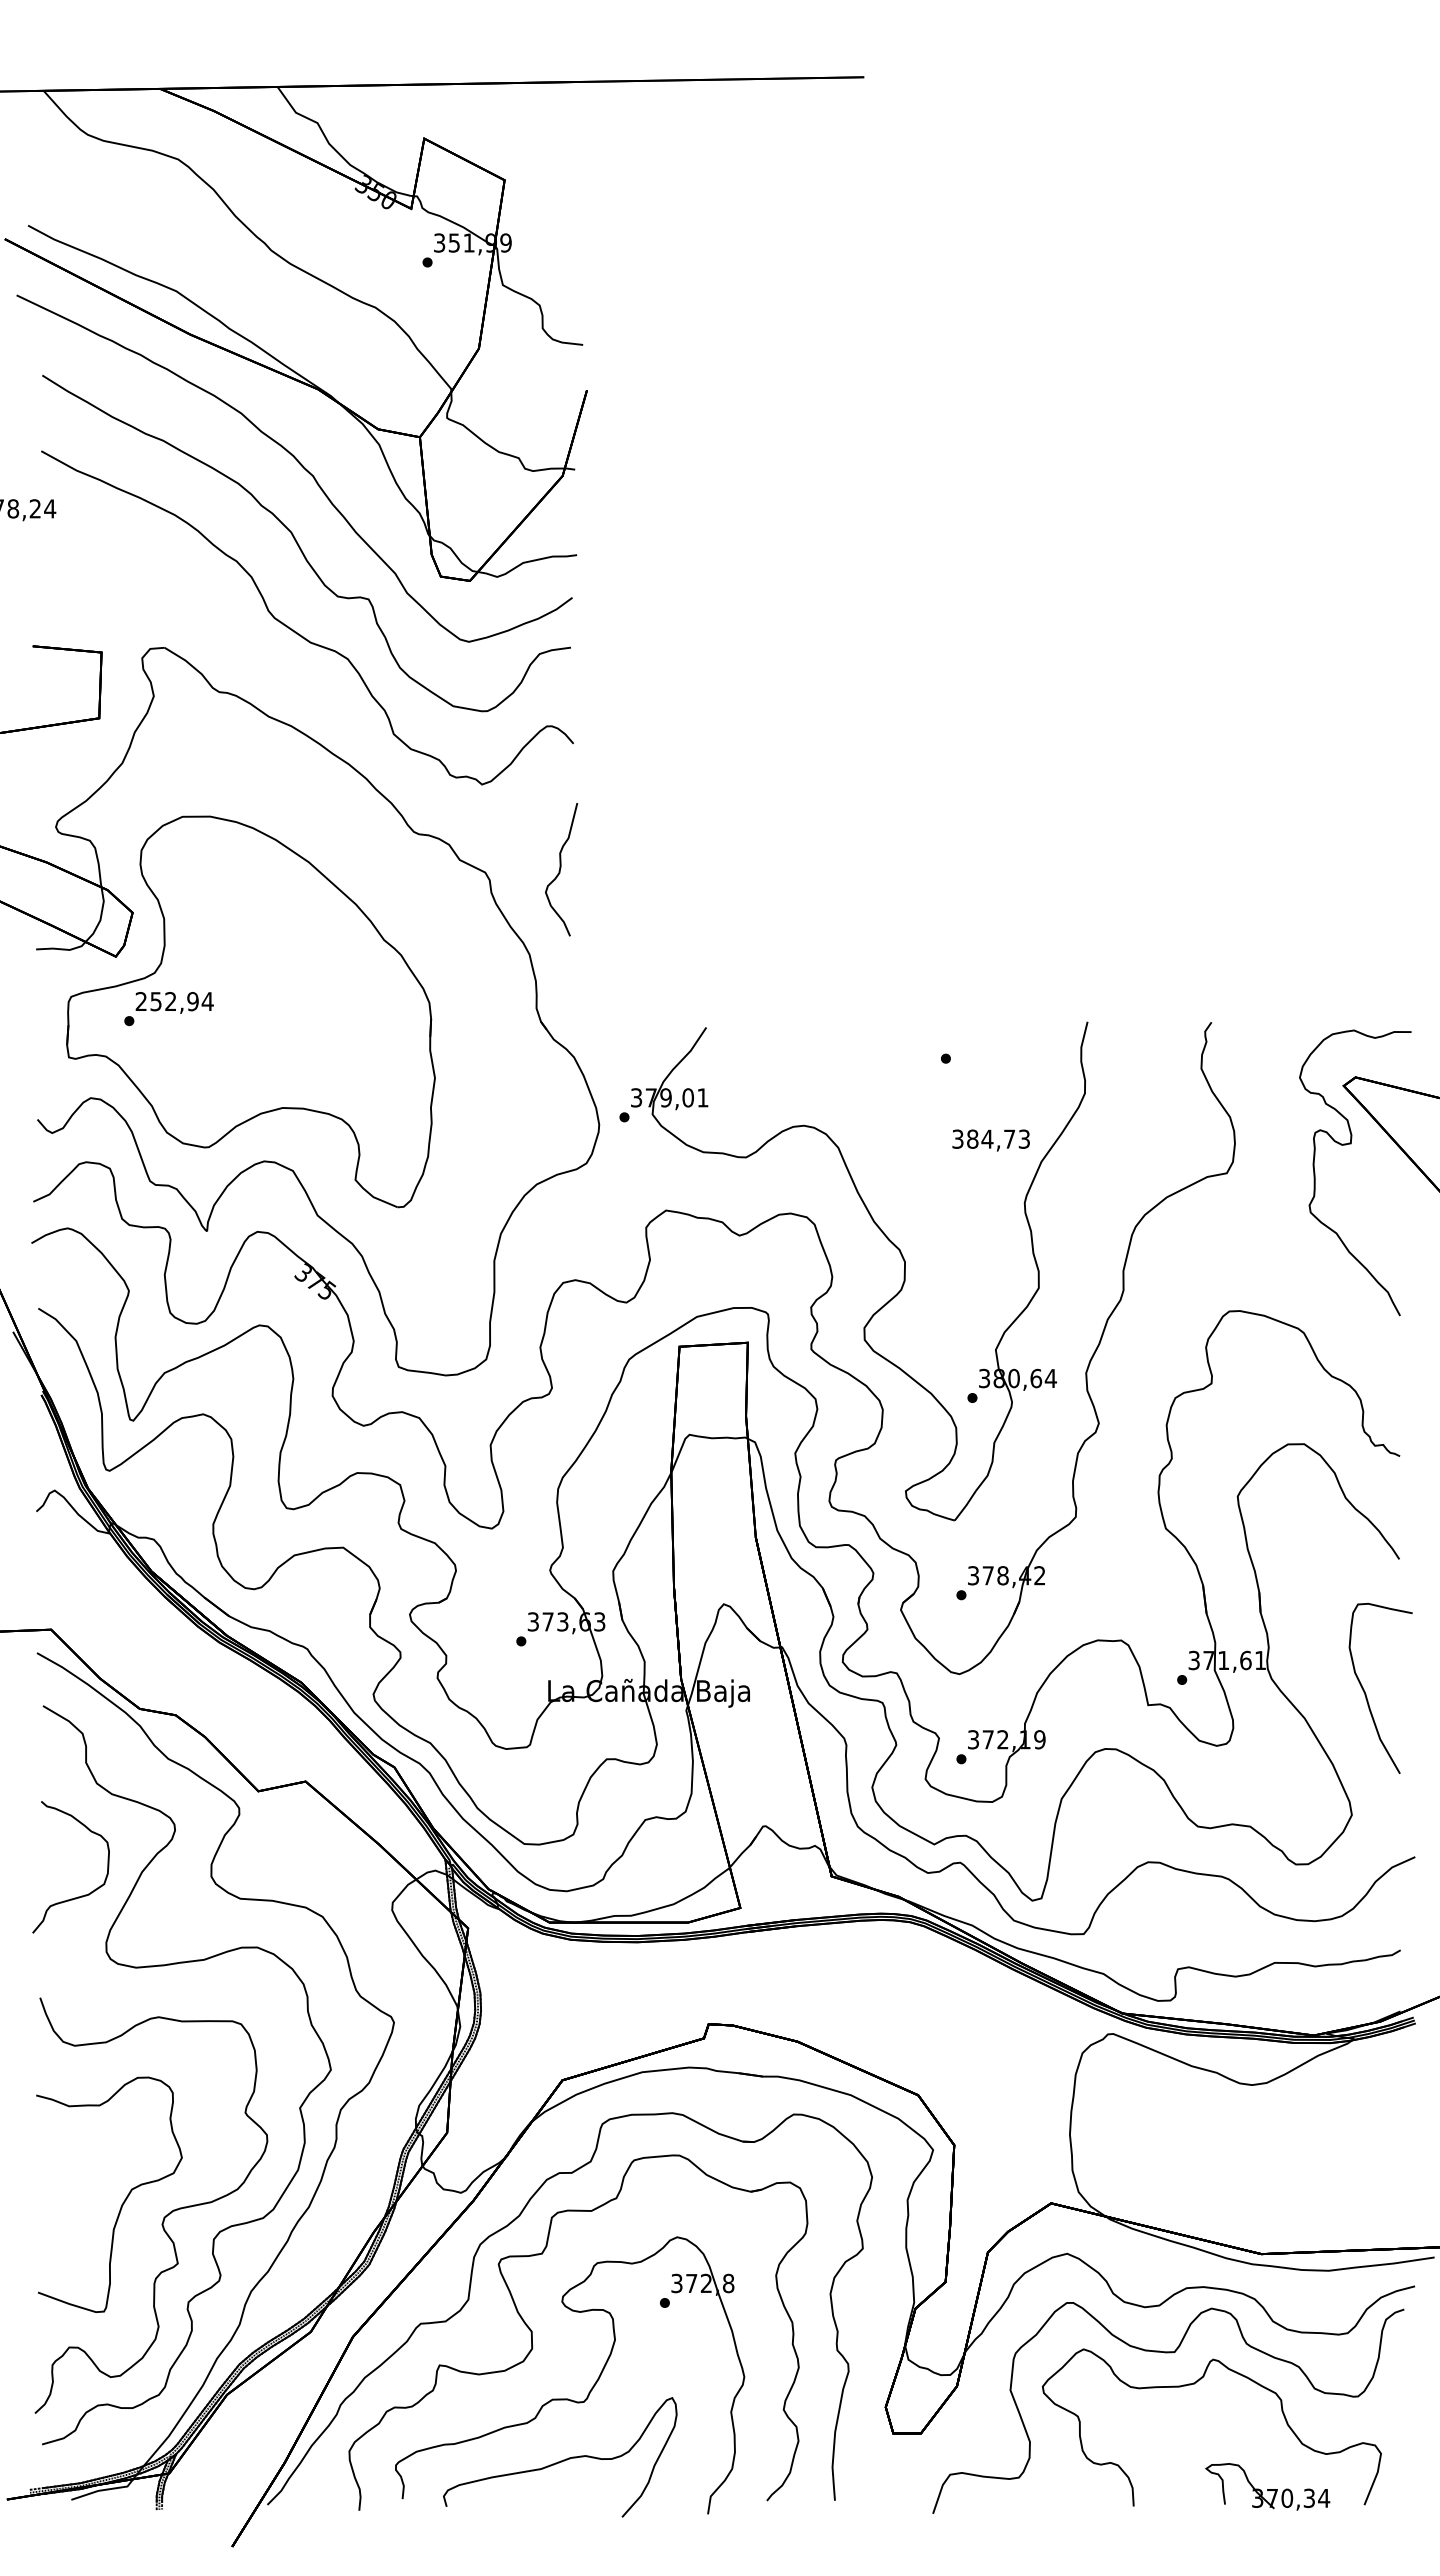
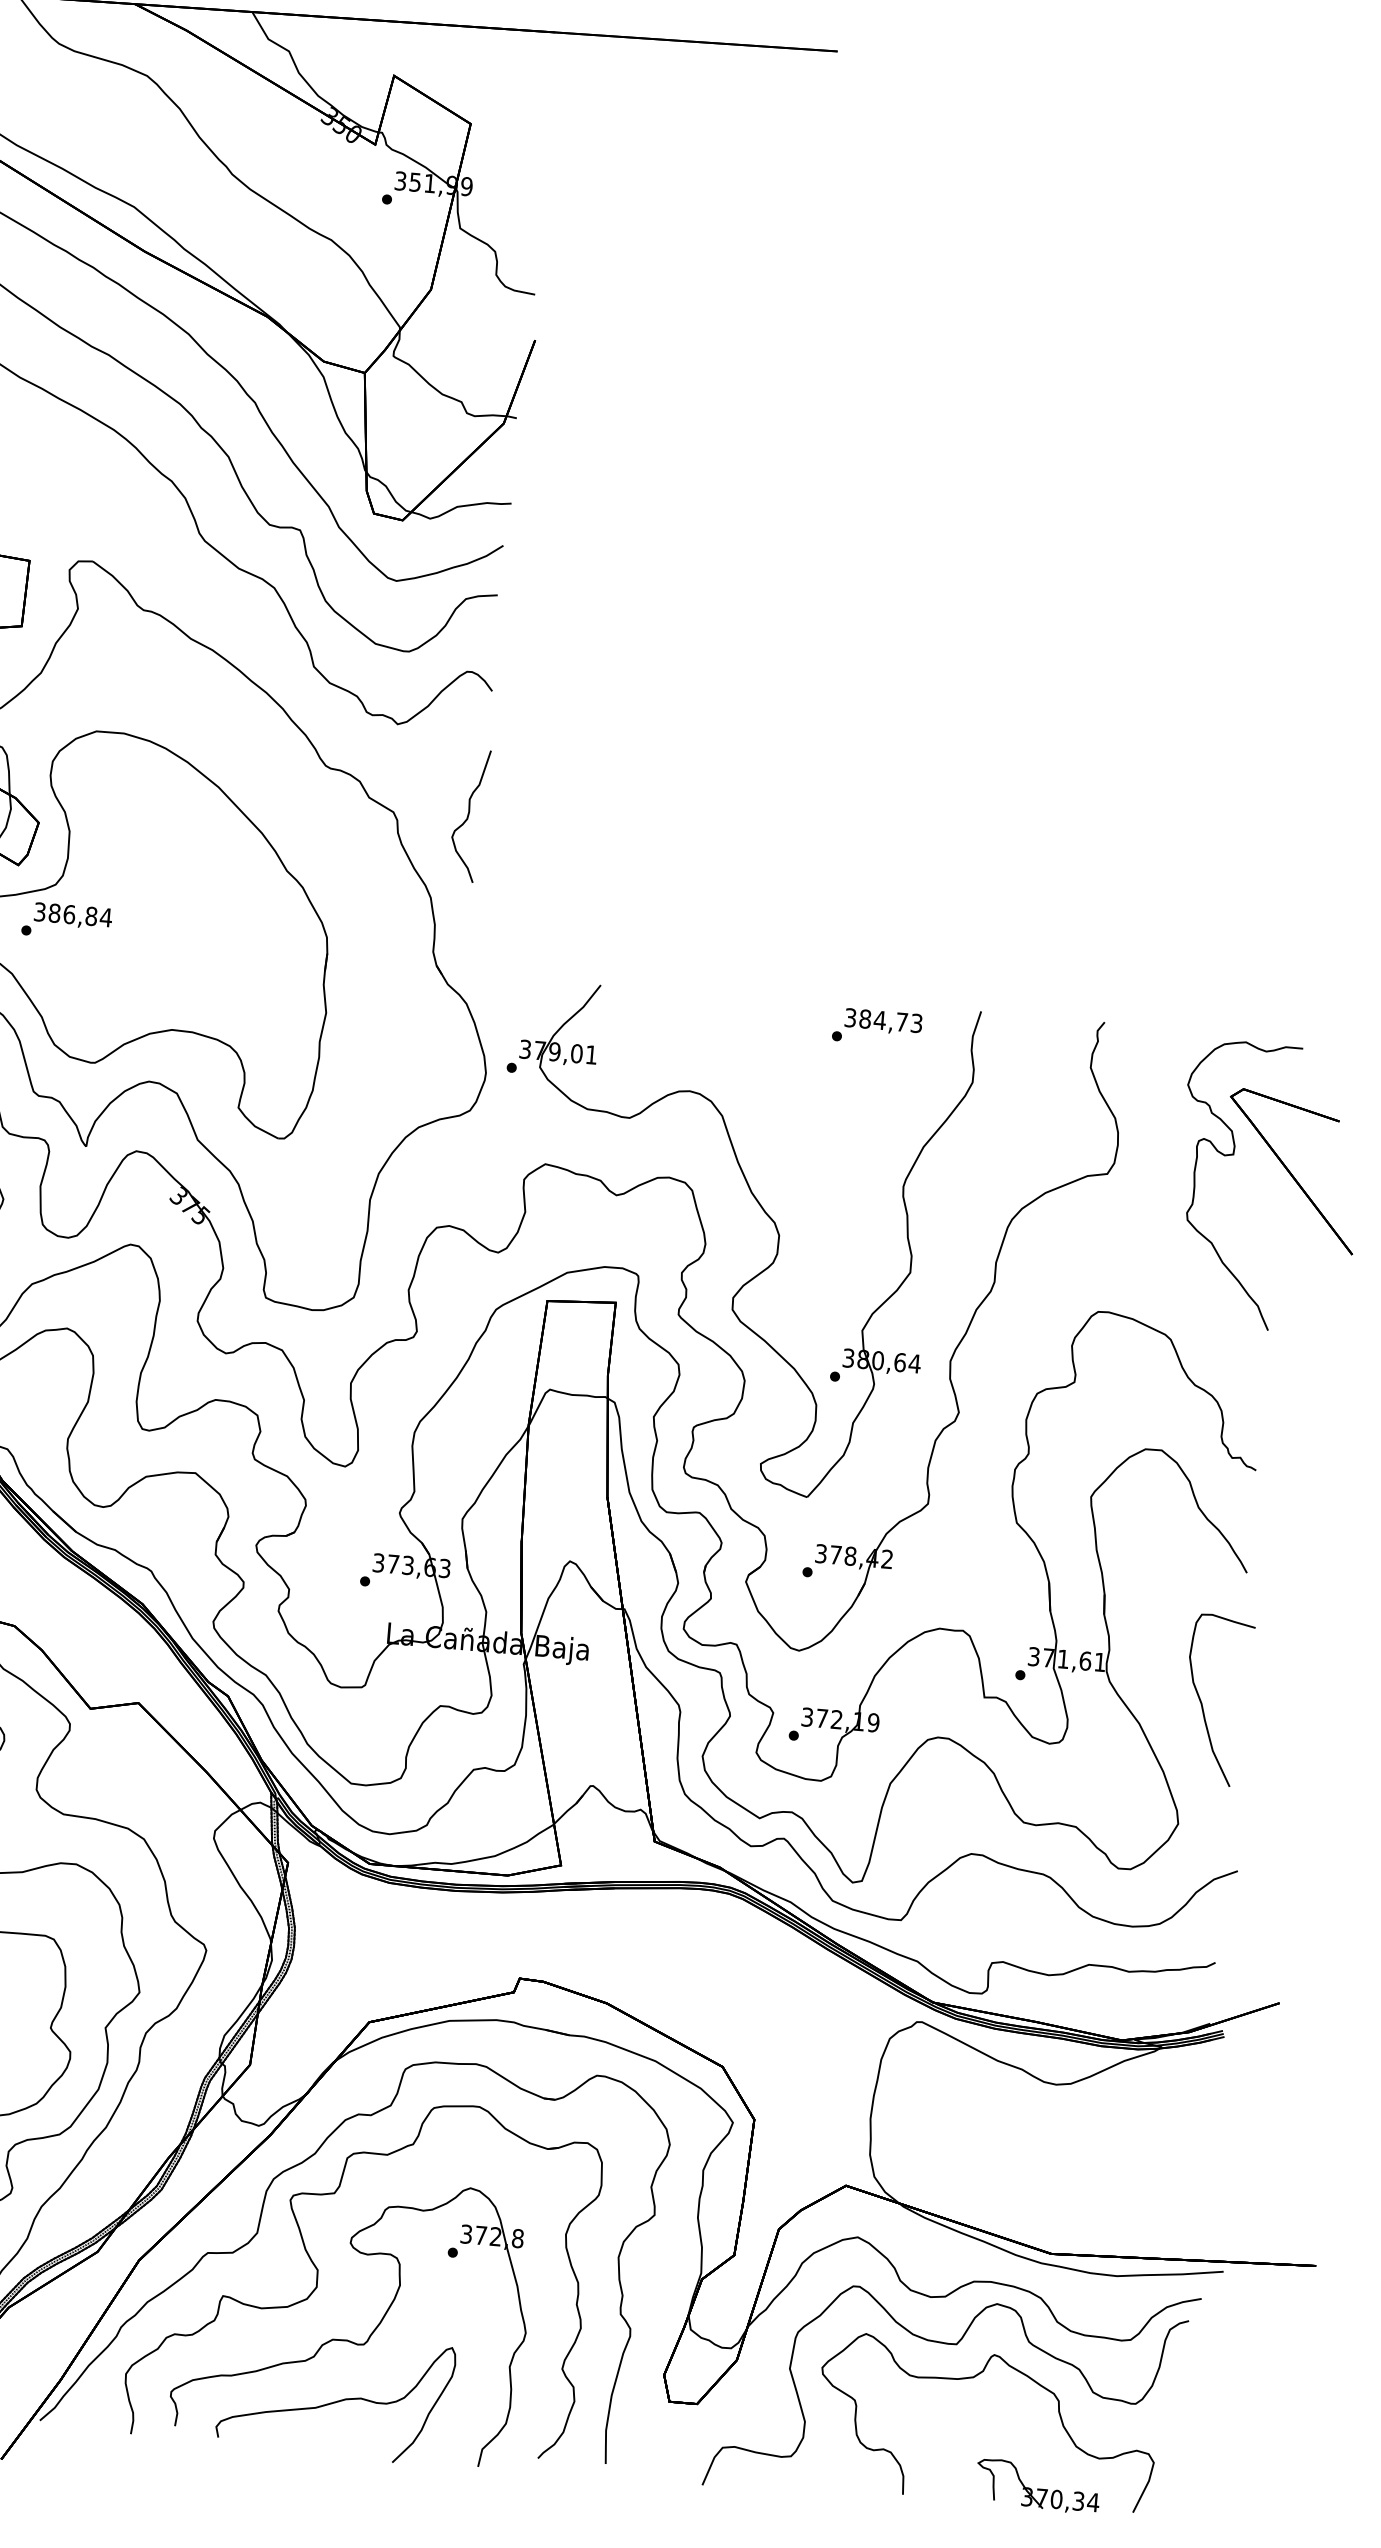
text: (166, 1001) -> (65, 914), 252,94 -> 386,84
text: (990, 1140) -> (882, 1021), moved

